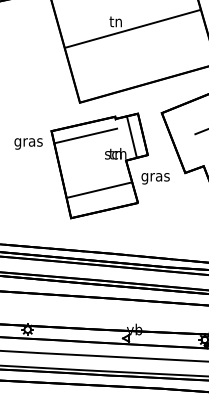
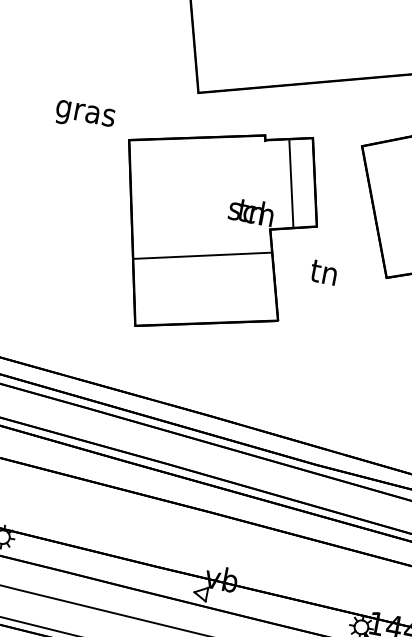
line: (86, 135) -> (198, 162), removed
text: (28, 143) -> (84, 115), moved
text: (155, 177) -> (323, 275), gras -> tn
line: (99, 189) -> (202, 254), moved

